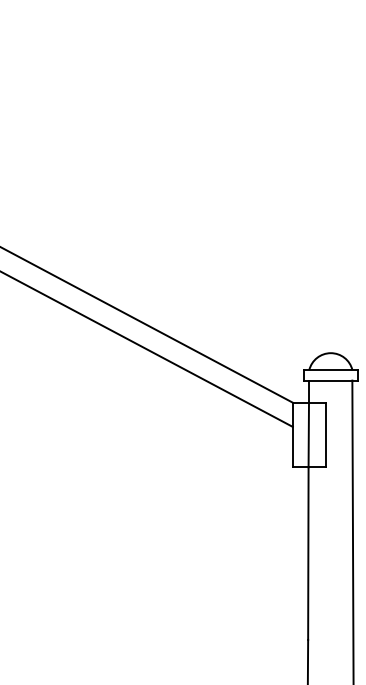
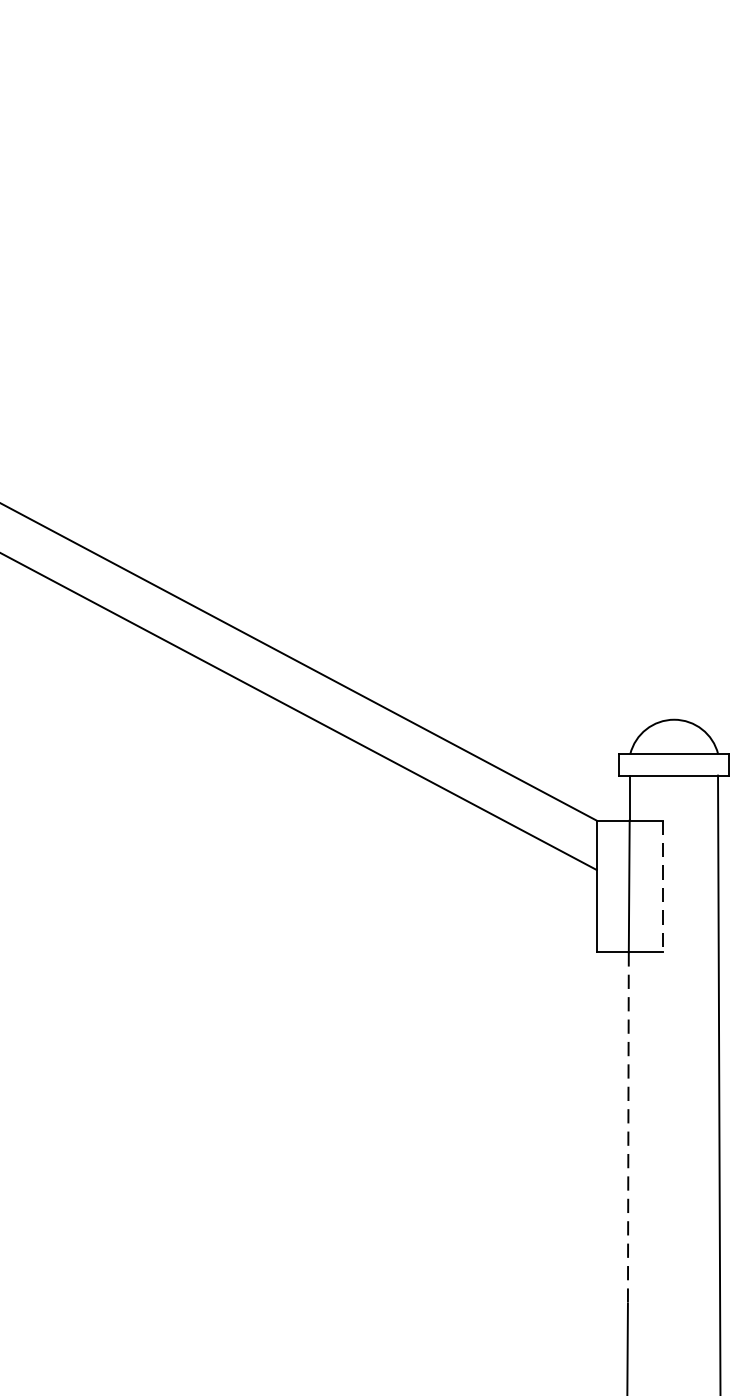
line: (325, 435) -> (663, 887), solid -> dashed
line: (308, 554) -> (628, 1129), solid -> dashed

